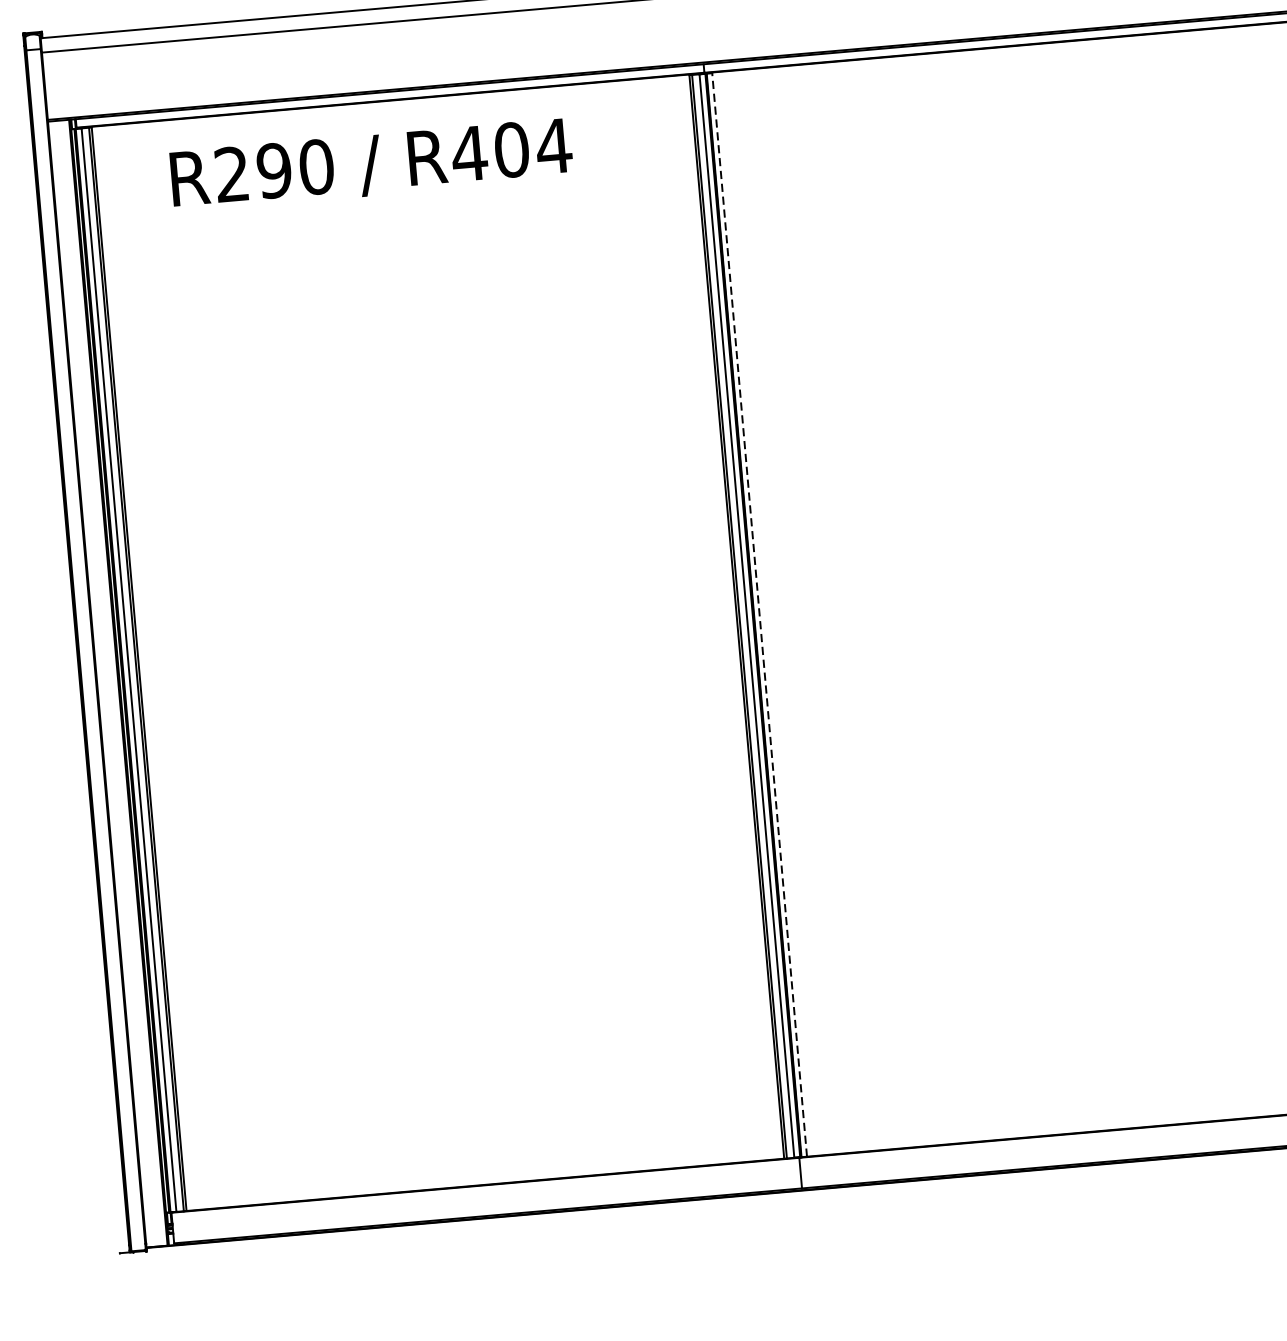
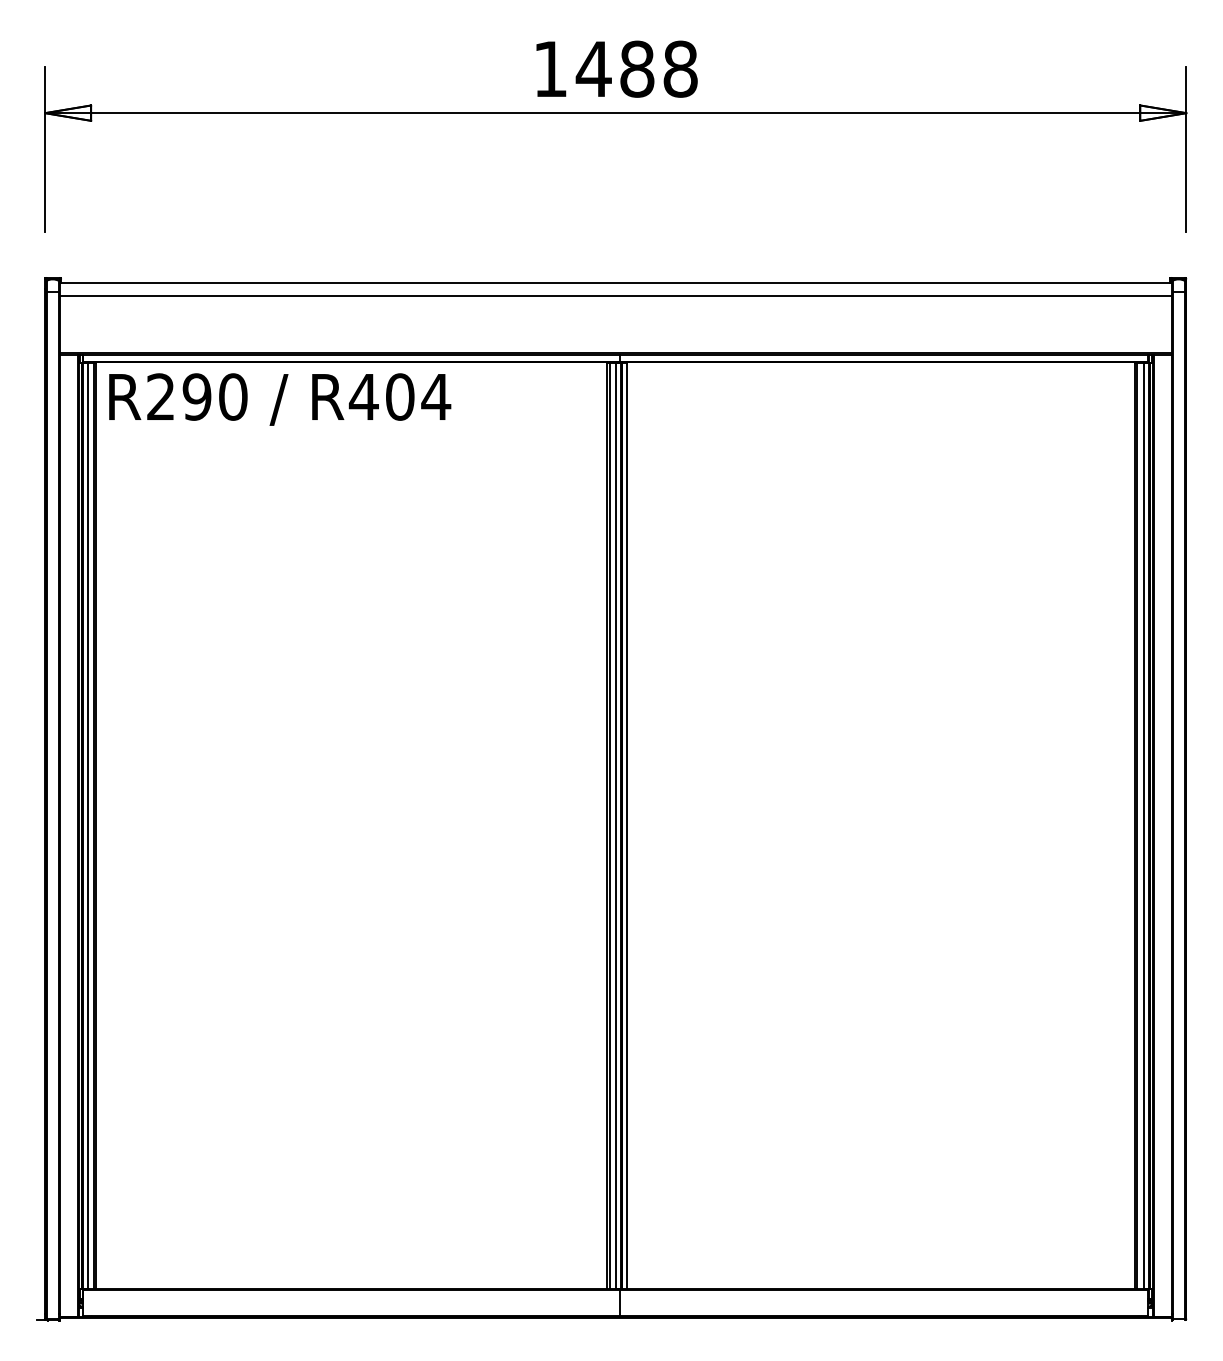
text: (372, 165) -> (280, 399), moved
line: (759, 614) -> (626, 825), dashed -> solid

